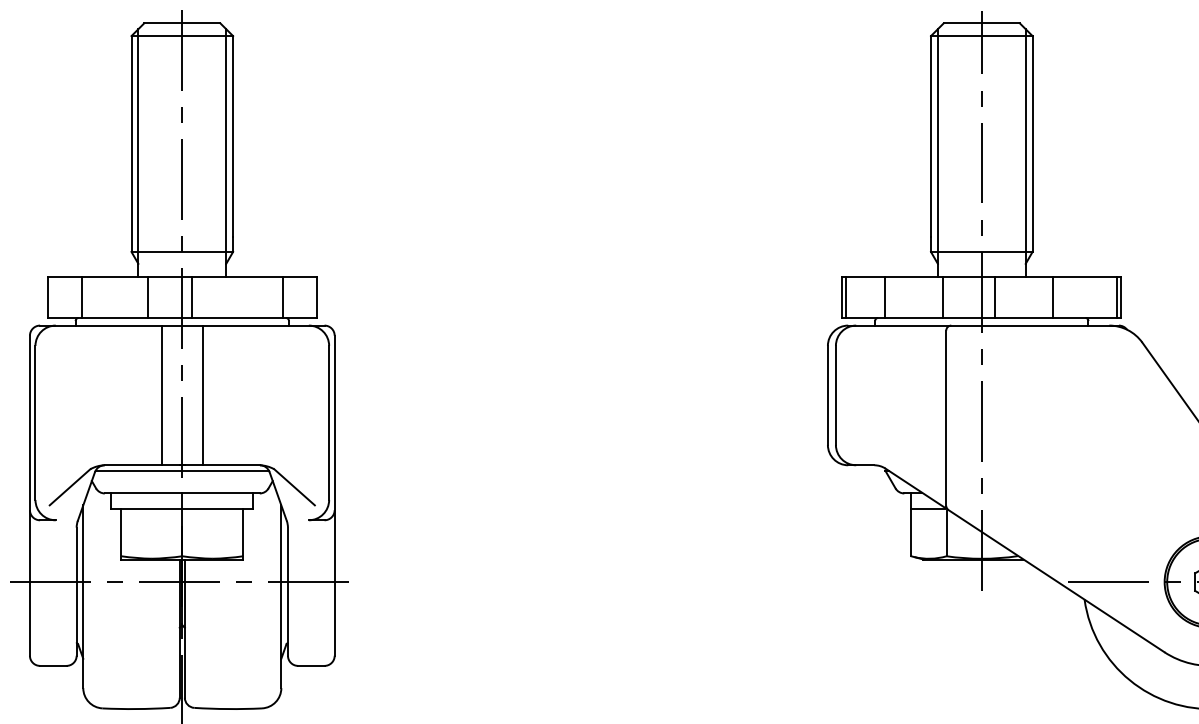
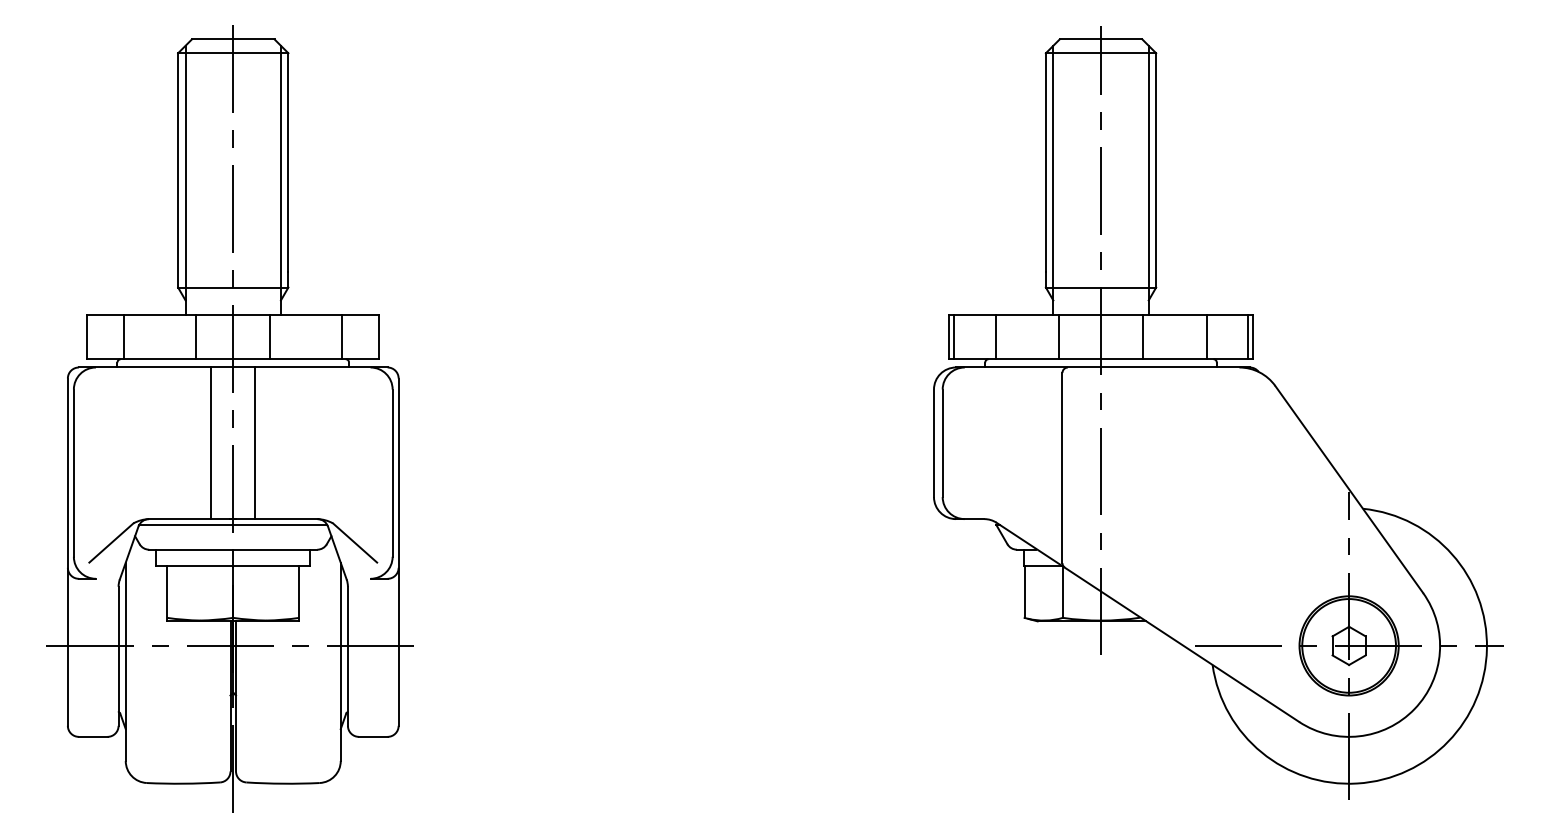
line: (192, 297) -> (270, 337), moved
line: (995, 297) -> (1142, 337), moved
line: (1053, 297) -> (1206, 337), moved

